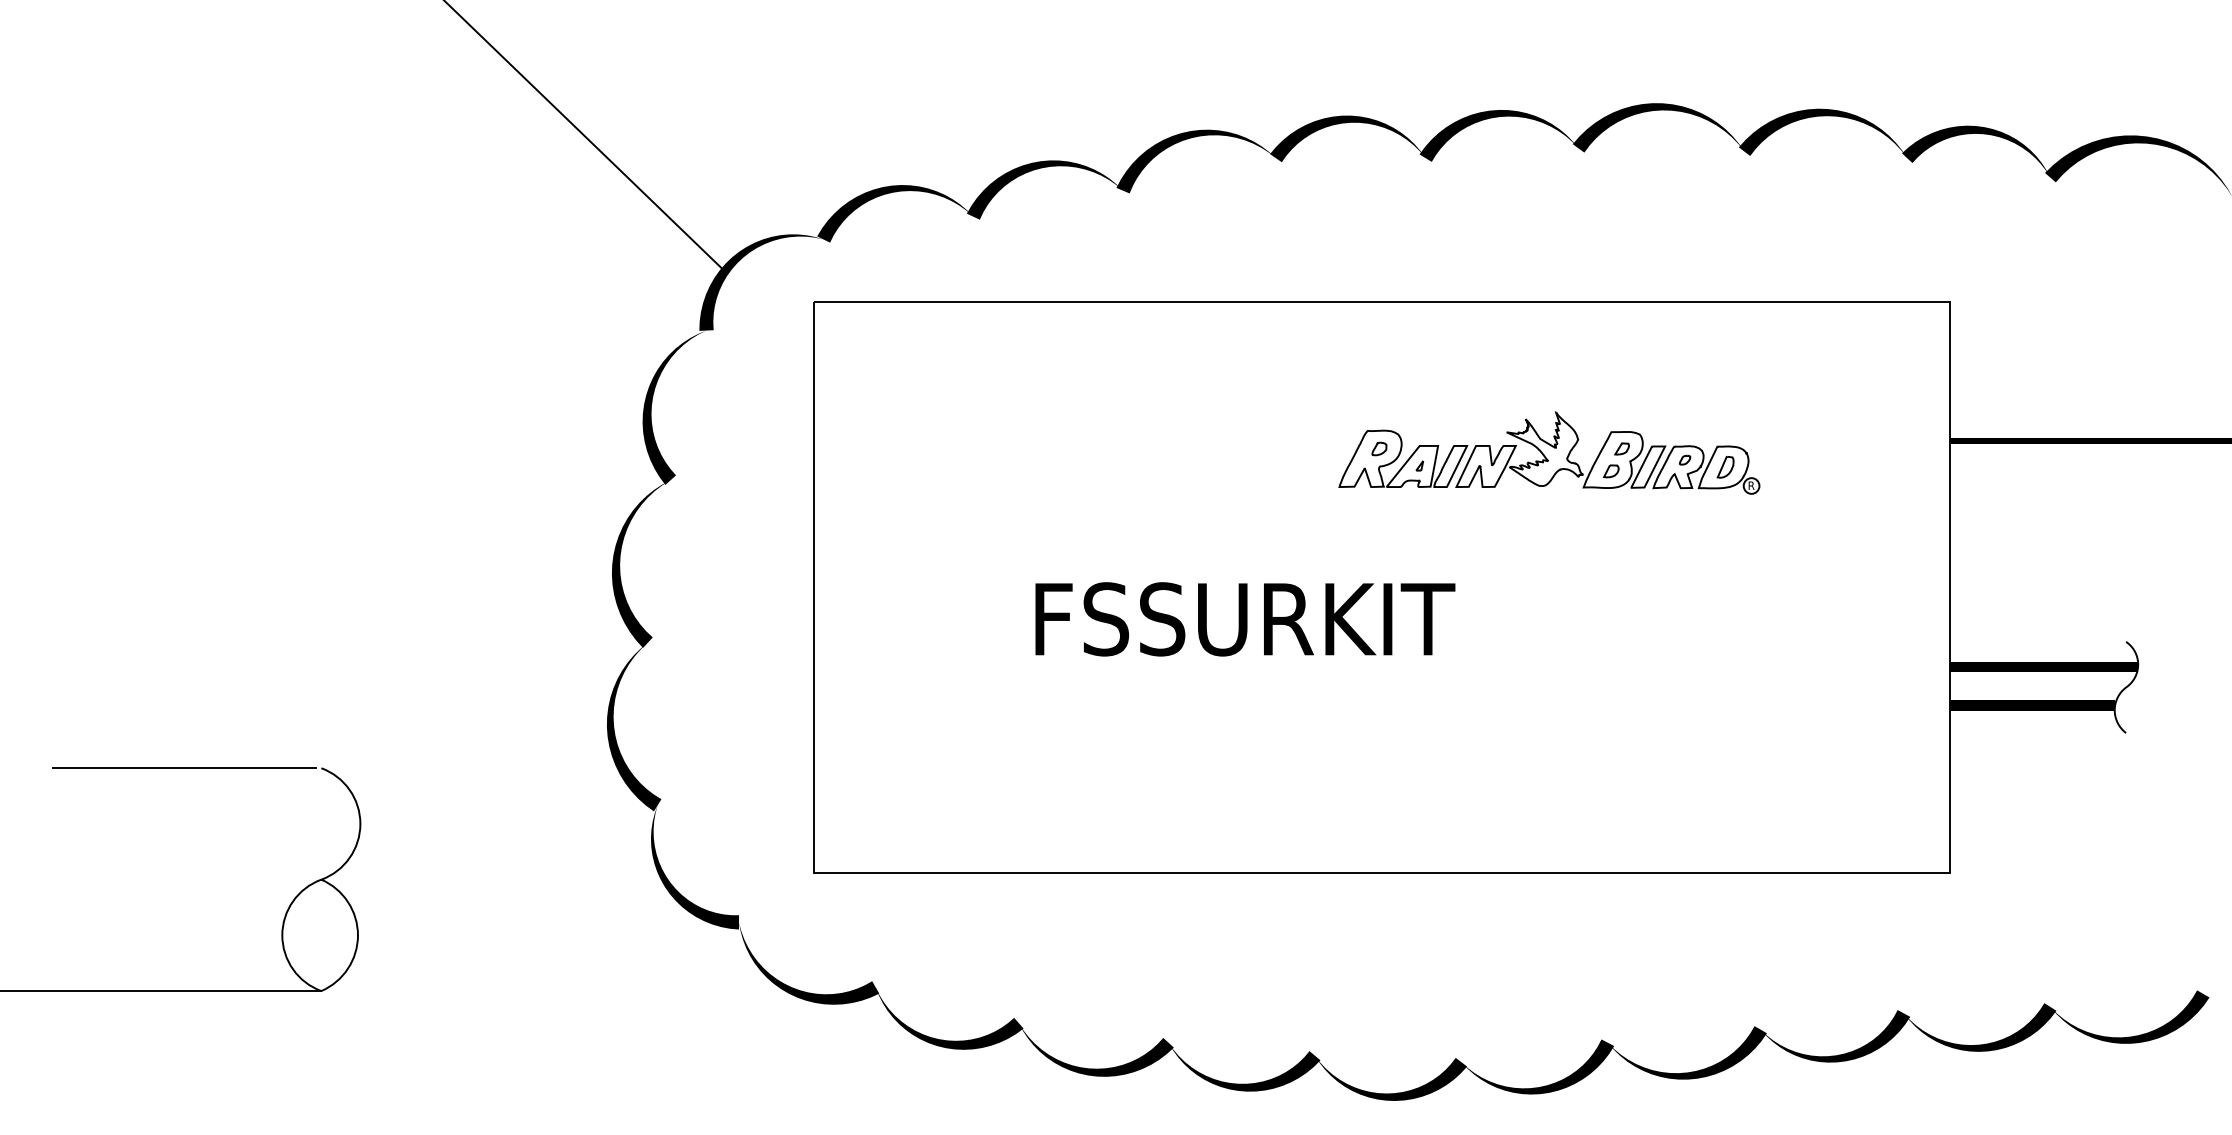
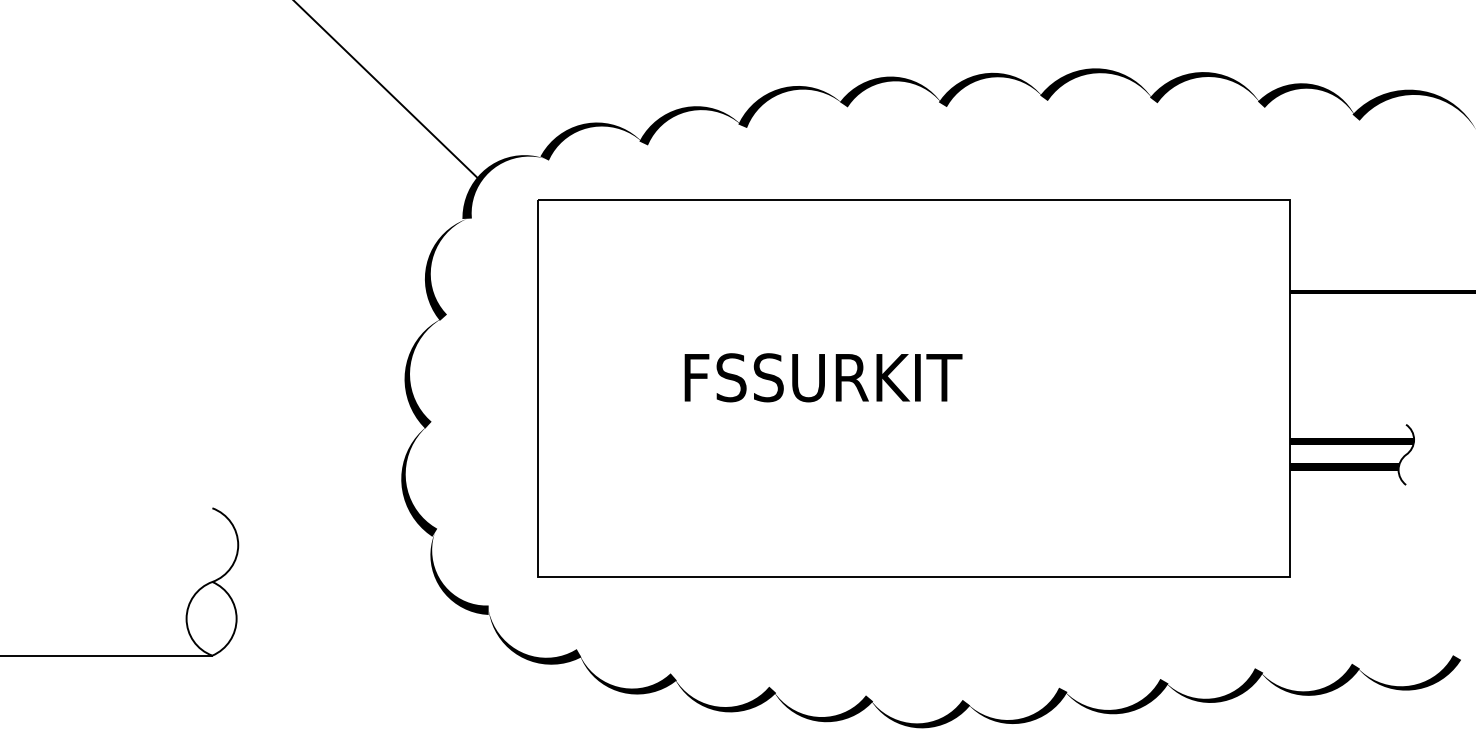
part: (1549, 452) -> (1024, 299), removed
text: (1245, 618) -> (823, 377), moved
line: (183, 768) -> (121, 508), removed

